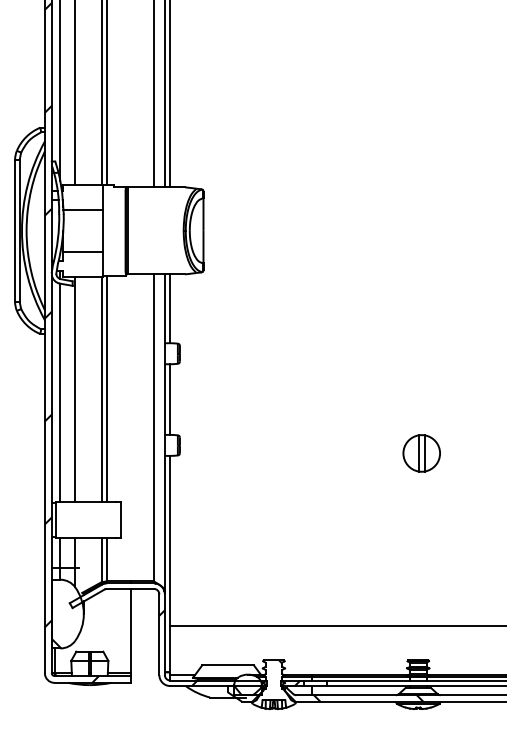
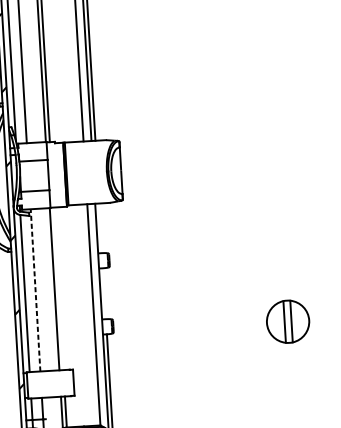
line: (170, 308) -> (100, 228), removed
line: (107, 388) -> (58, 288), removed
line: (75, 389) -> (35, 290), solid -> dashed
line: (170, 399) -> (104, 293), removed
part: (421, 453) -> (287, 321), size x1.6

